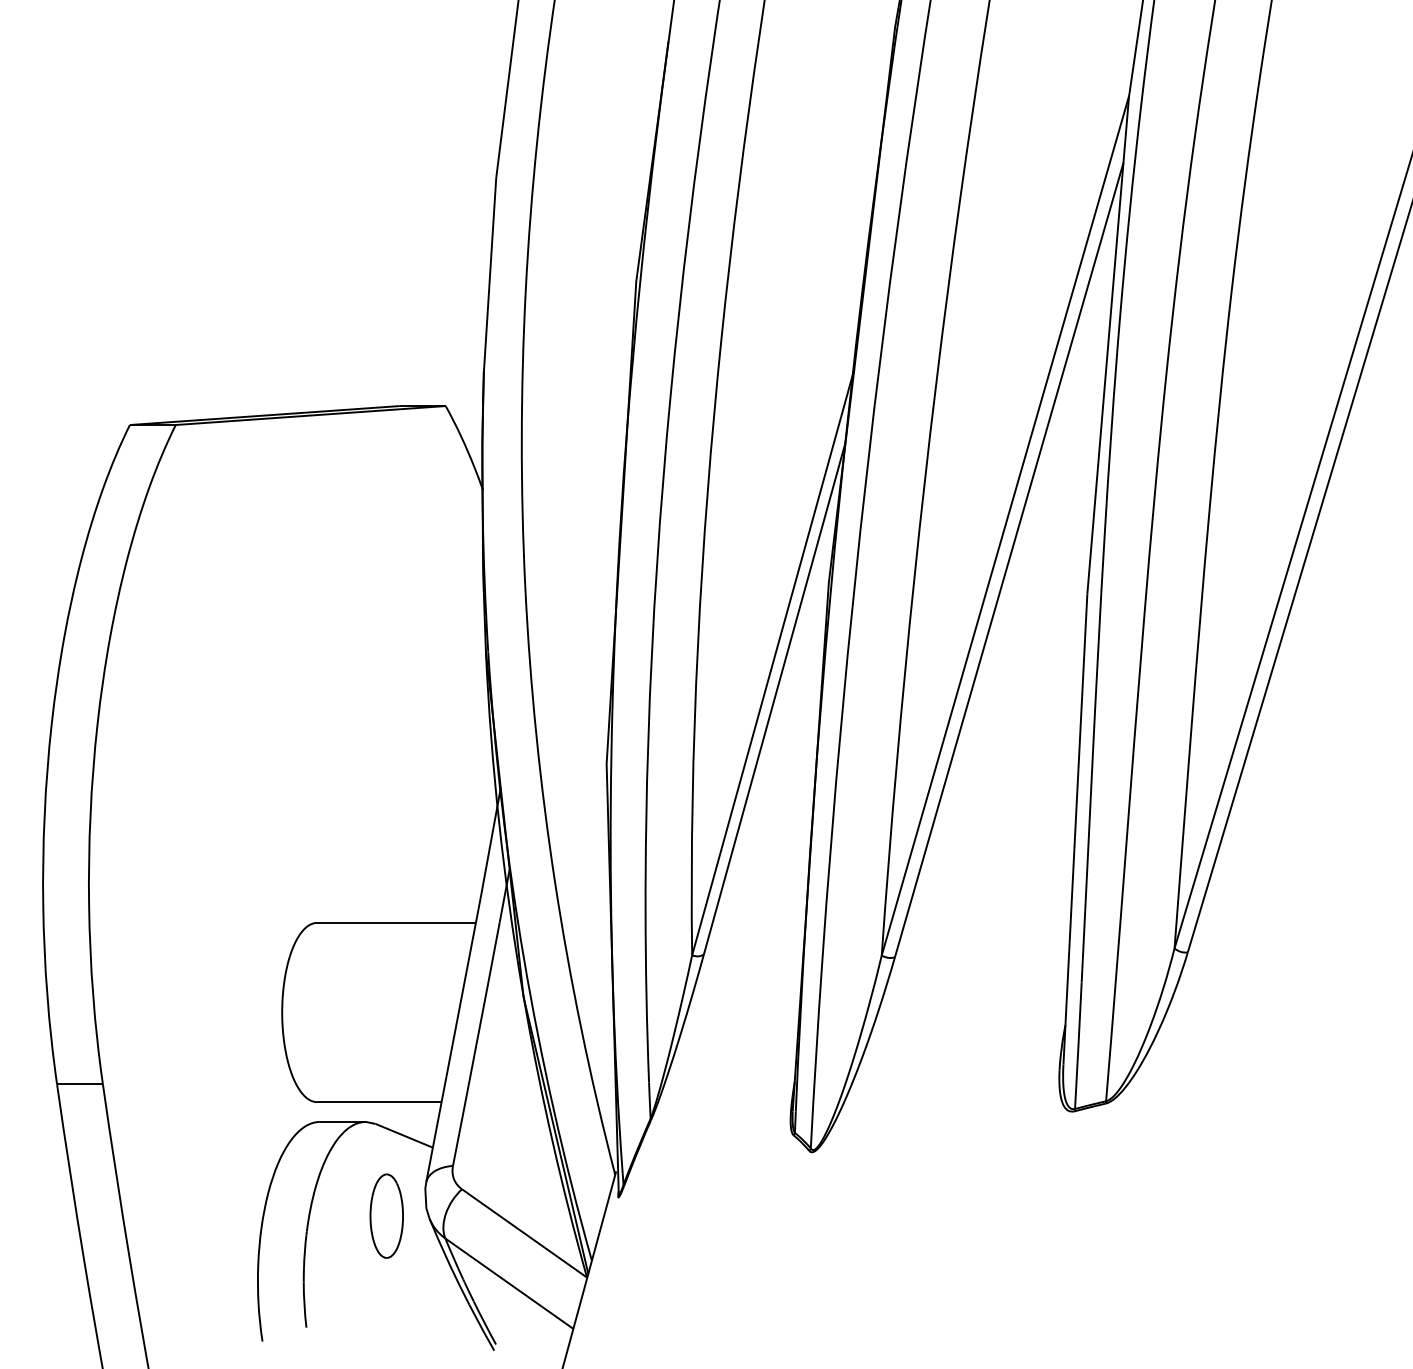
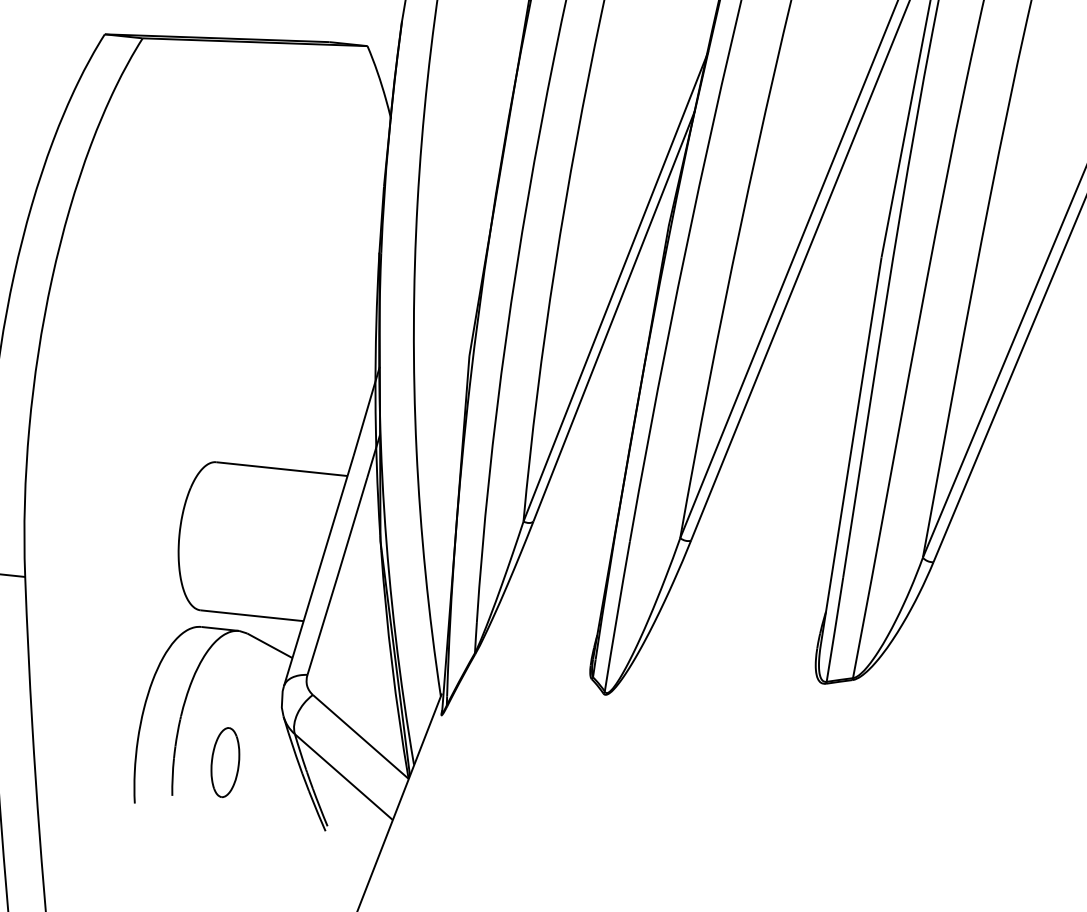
part: (386, 1215) -> (225, 762), moved

